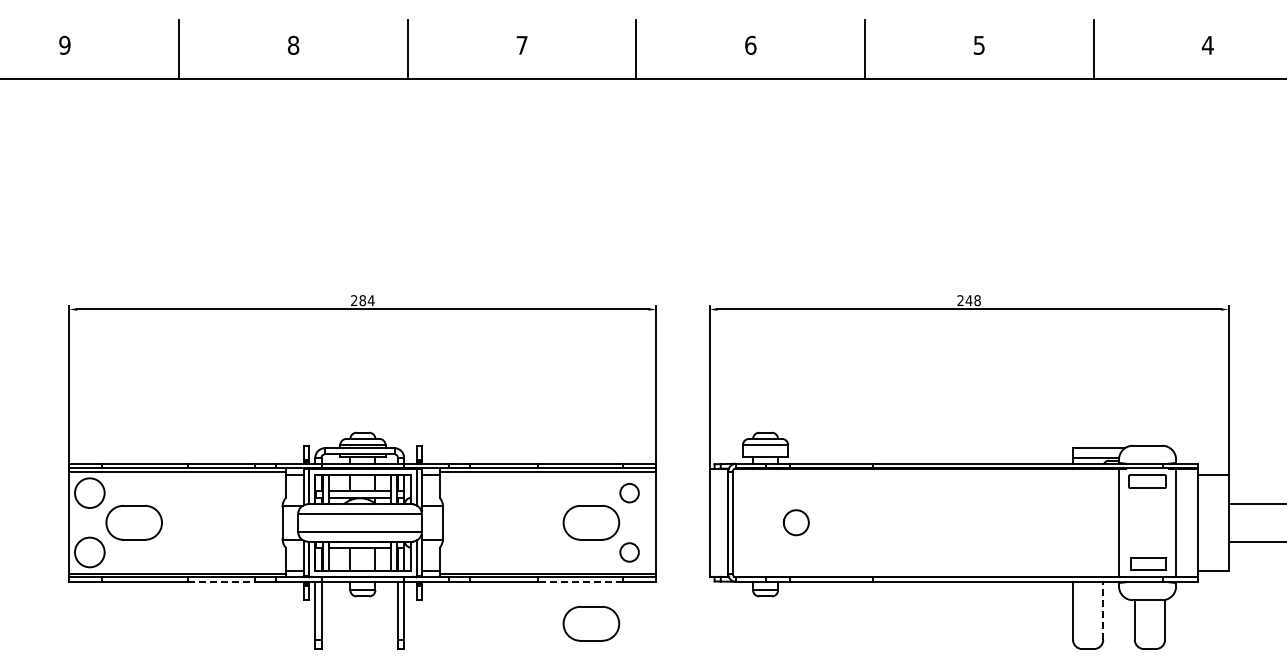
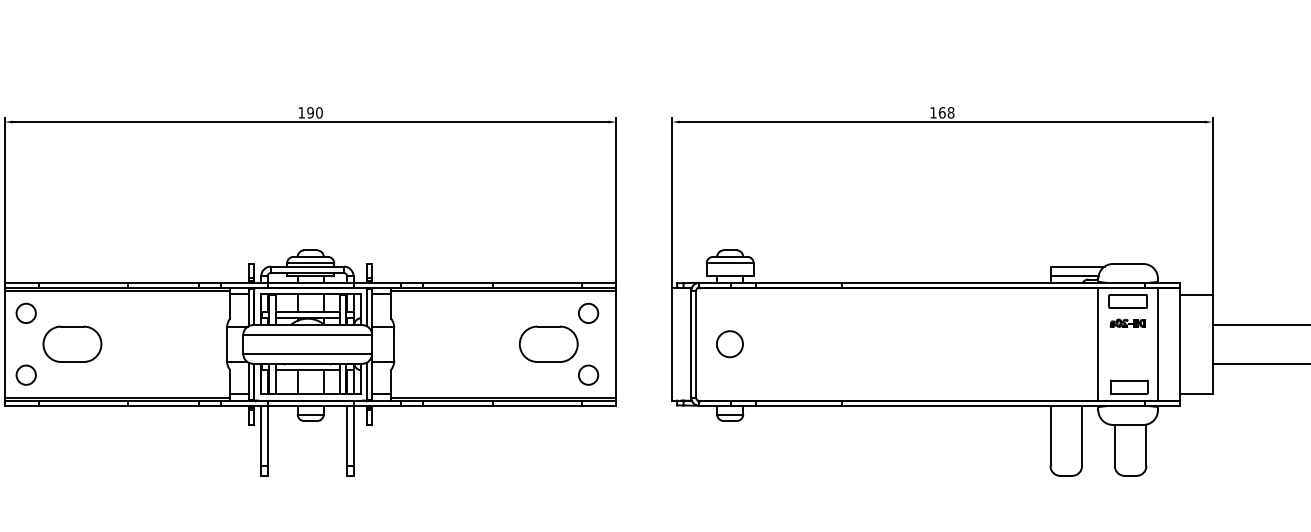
text: (362, 300) -> (310, 112), 284 -> 190
text: (964, 300) -> (937, 112), 248 -> 168
circle: (89, 492) -> (25, 312), size x0.62
part: (1146, 502) -> (1127, 323), added
circle: (796, 522) -> (730, 343), moved
circle: (89, 552) -> (25, 375), size x0.62
line: (221, 581) -> (163, 405), dashed -> solid
line: (580, 581) -> (537, 405), dashed -> solid
line: (1103, 610) -> (1082, 435), dashed -> solid
part: (591, 623) -> (548, 449), removed

